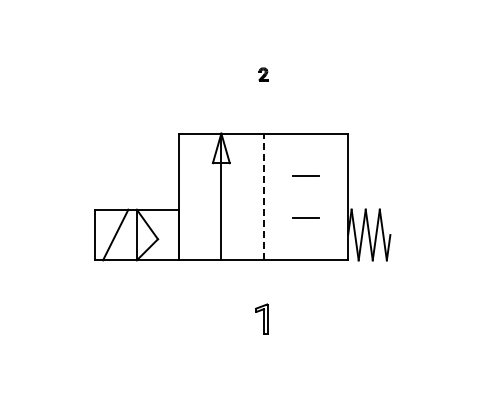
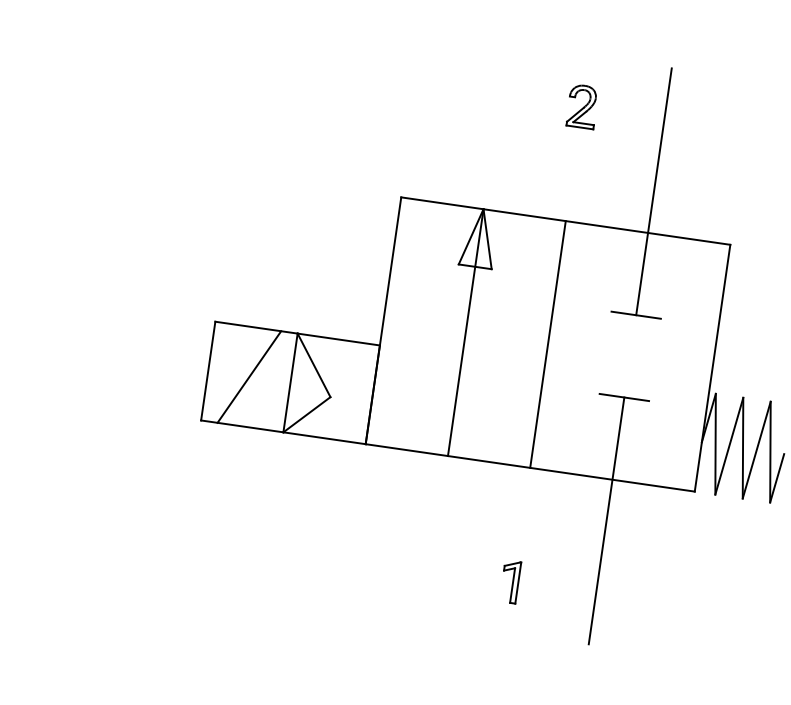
part: (263, 74) -> (582, 105), size x1.67
line: (305, 112) -> (653, 191), added
line: (263, 196) -> (547, 343), dashed -> solid
line: (305, 281) -> (605, 520), added
part: (261, 318) -> (509, 580), size x0.71

